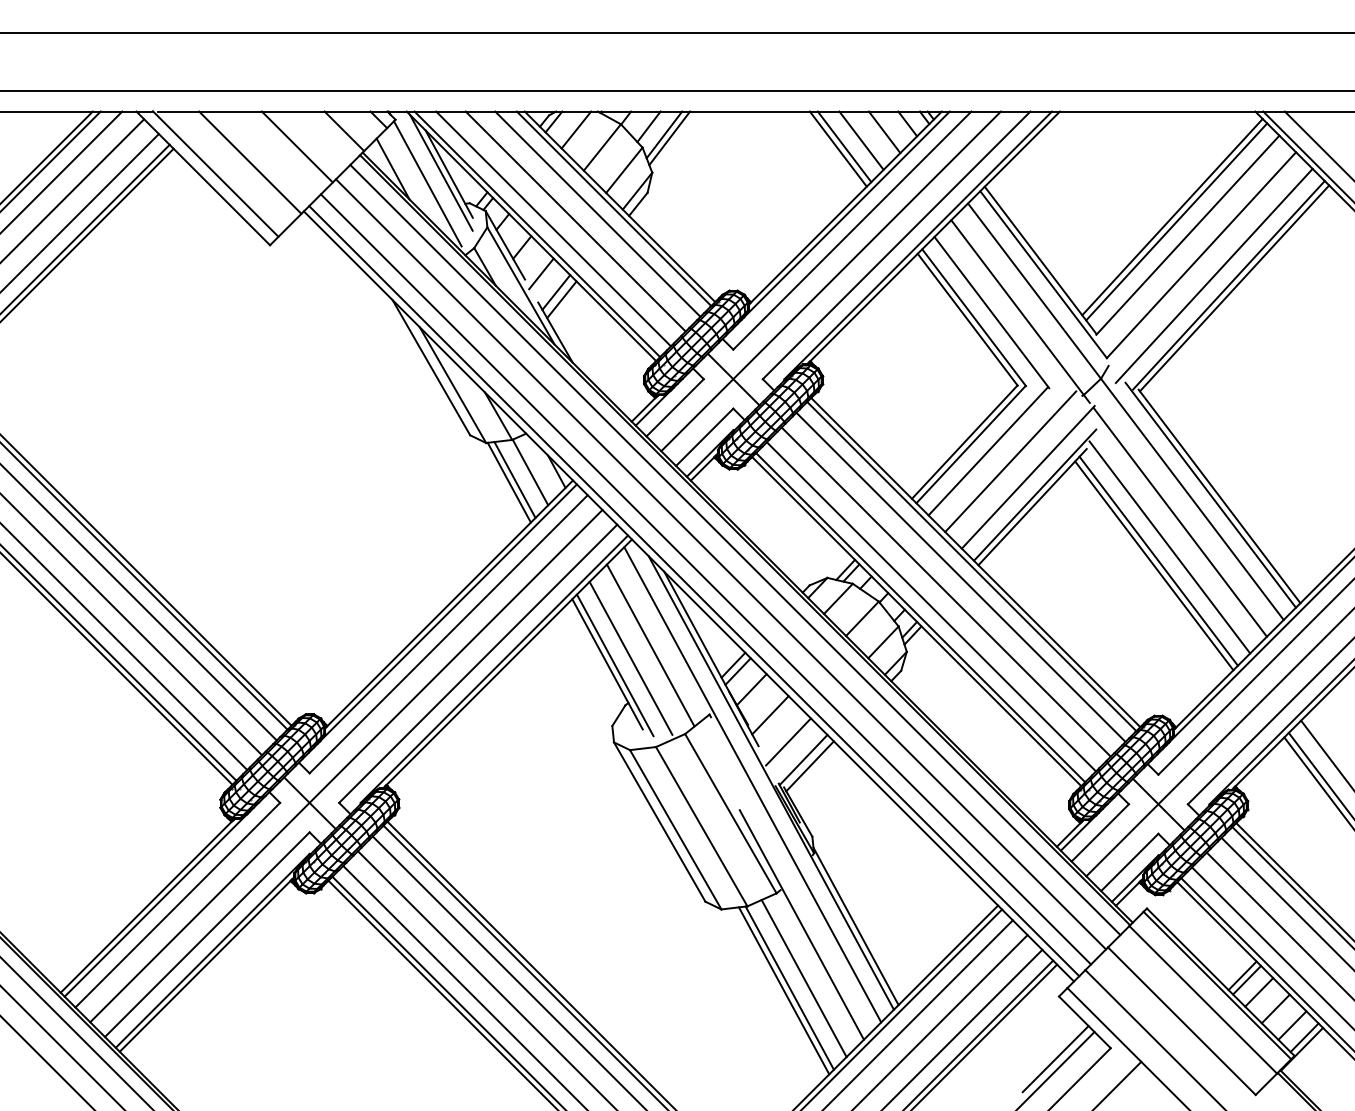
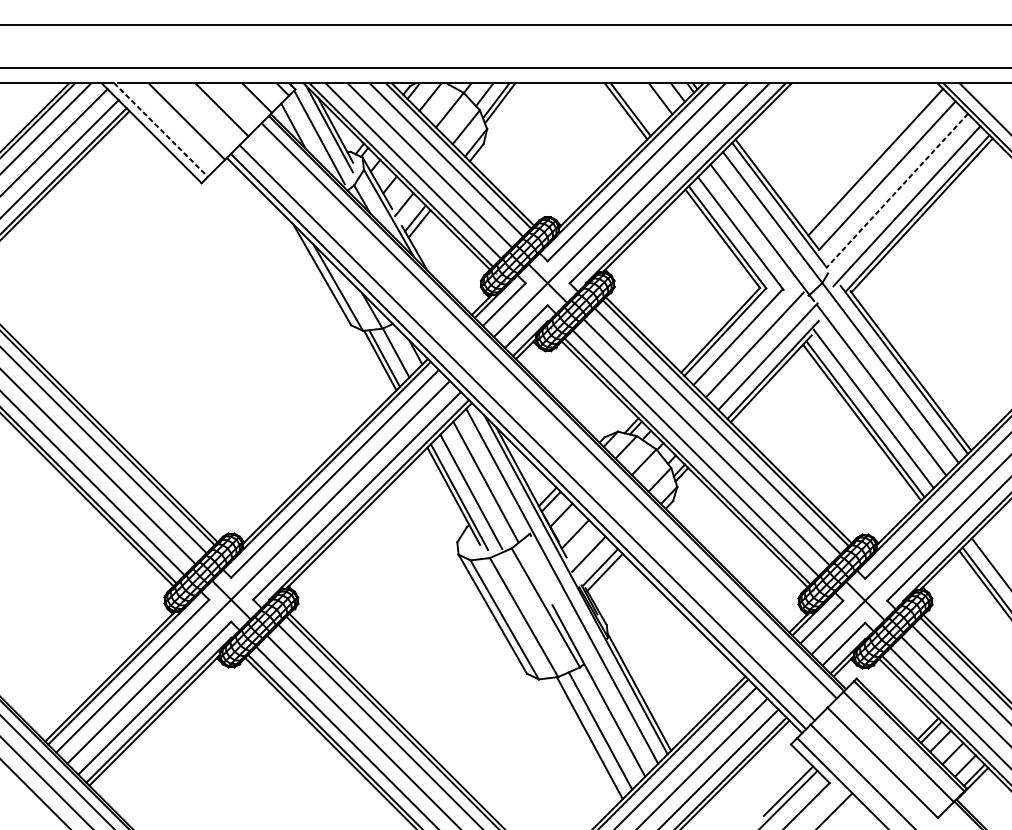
line: (861, 140) -> (643, 104), removed
line: (215, 174) -> (160, 130), solid -> dashed
line: (1176, 221) -> (878, 165), removed
line: (1201, 255) -> (897, 190), solid -> dashed
line: (720, 564) -> (538, 421), removed
line: (783, 990) -> (585, 739), removed

